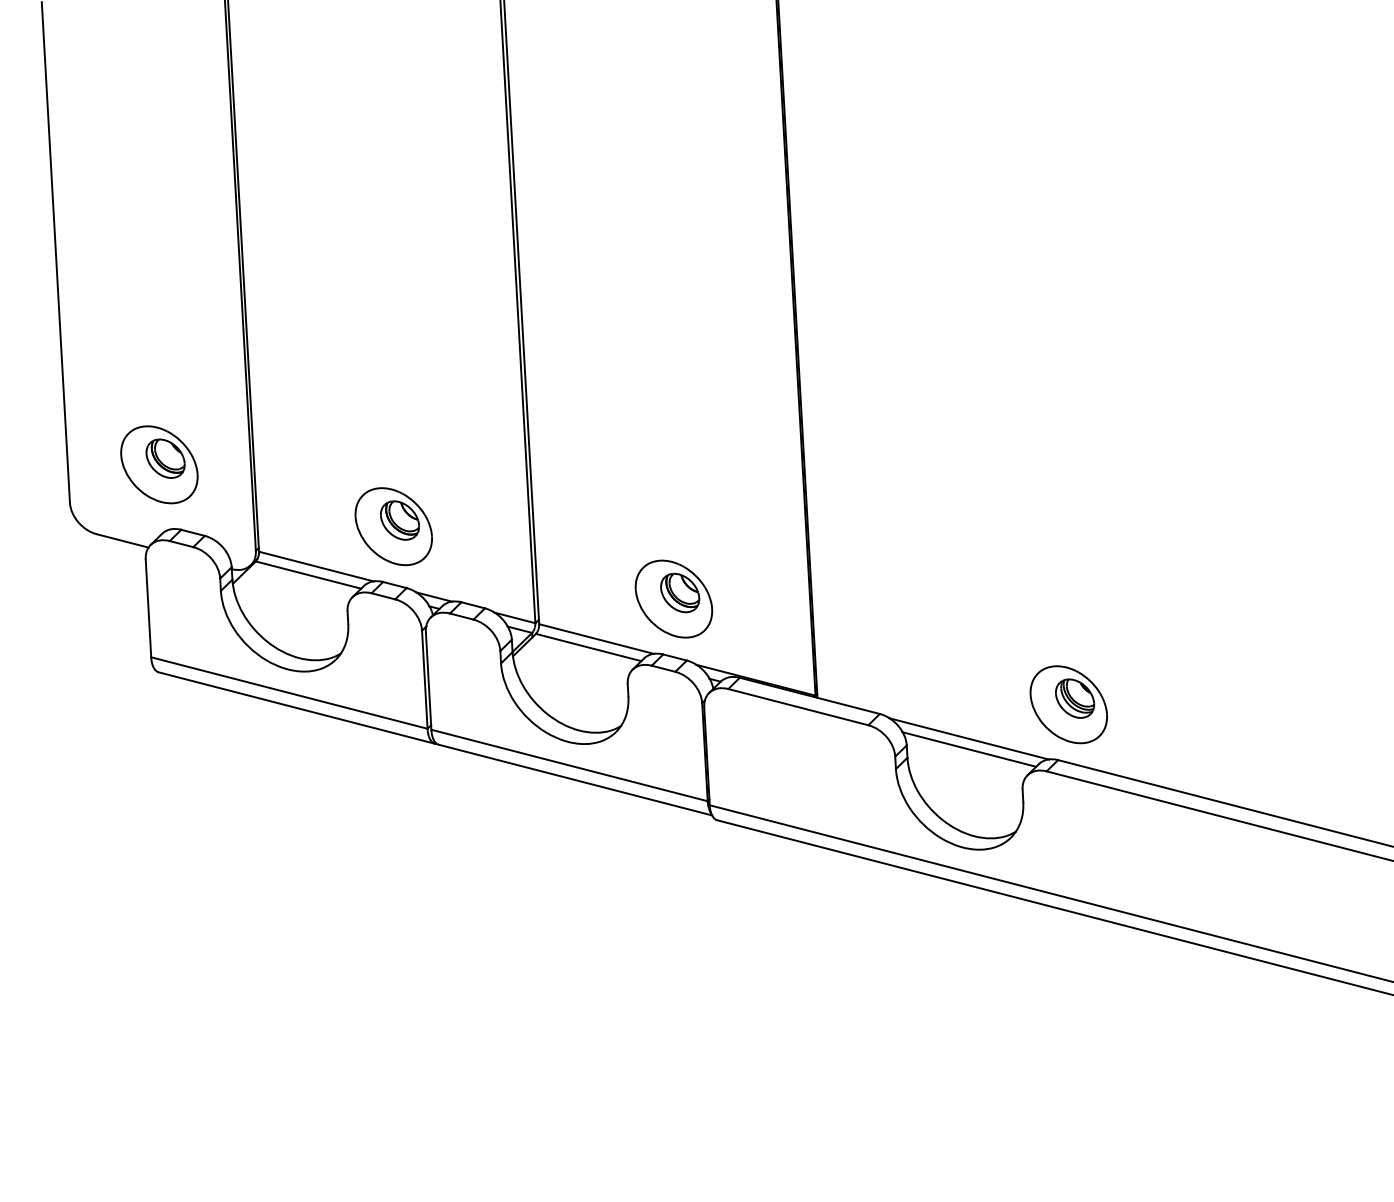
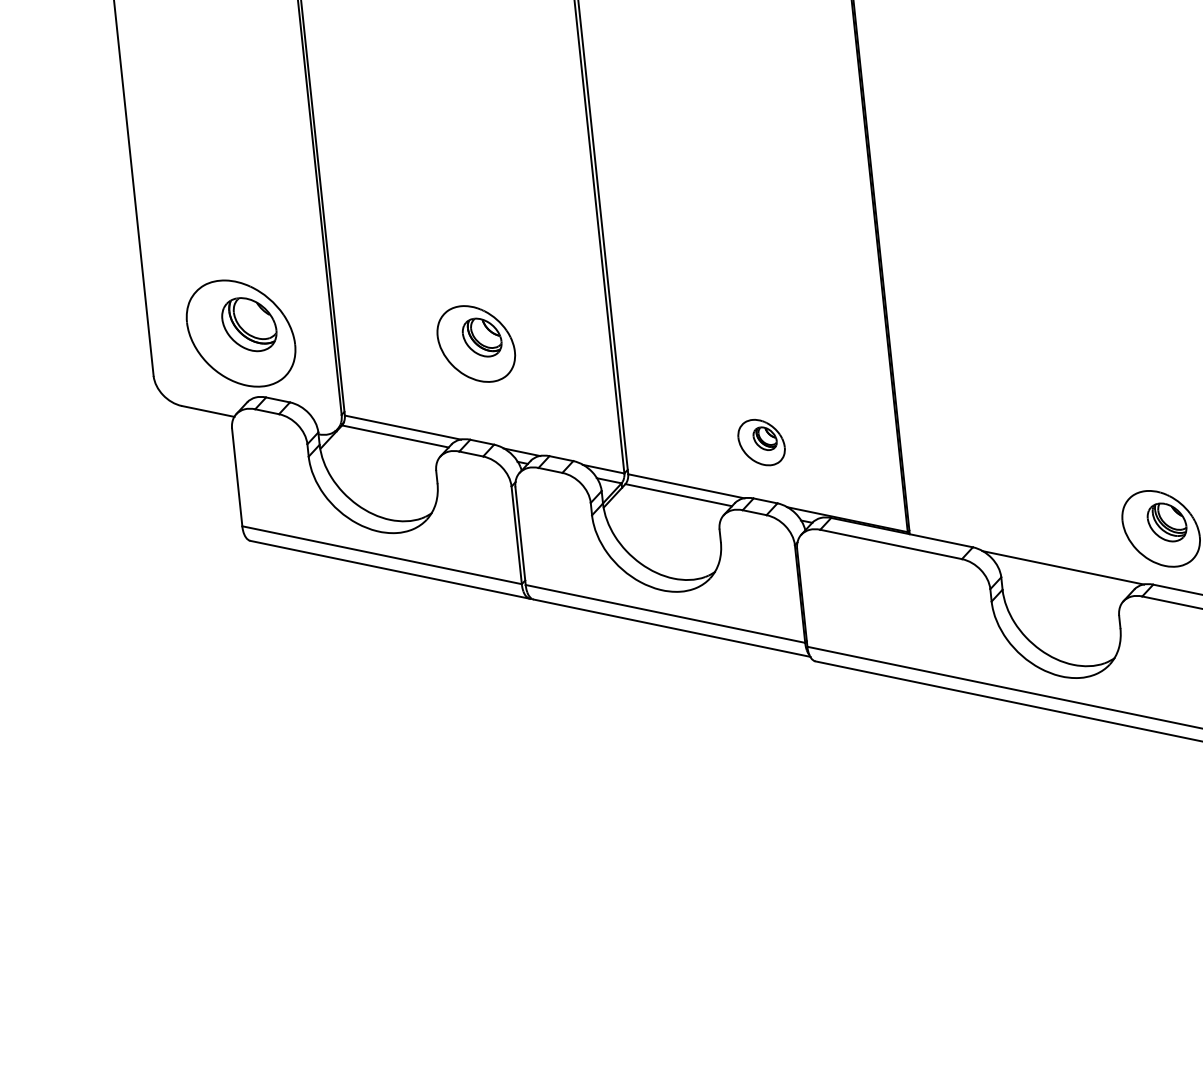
part: (159, 464) -> (241, 333), size x1.4
part: (393, 526) -> (475, 343), moved
part: (673, 598) -> (761, 442), size x0.6
line: (969, 749) -> (1064, 578), removed

